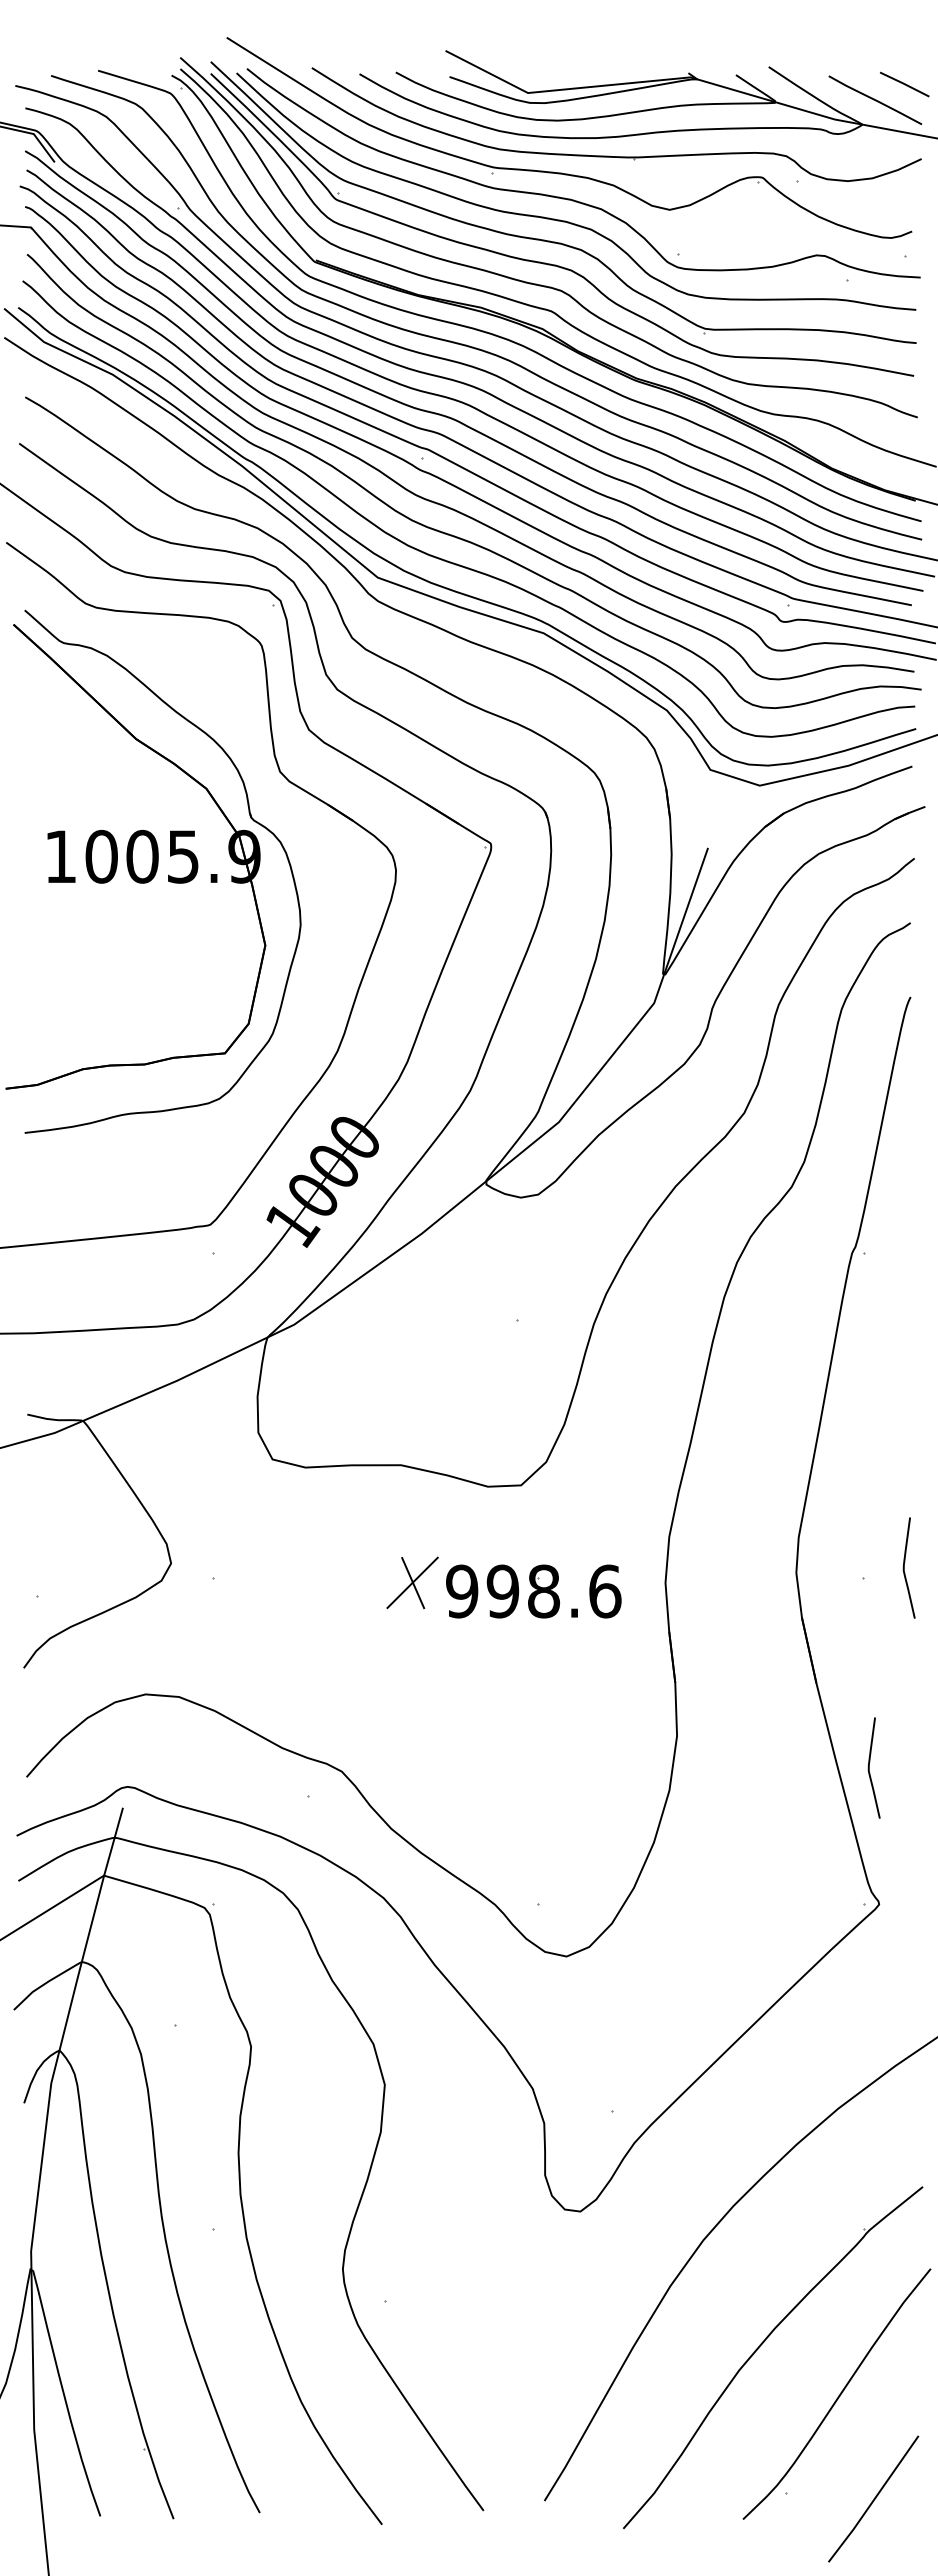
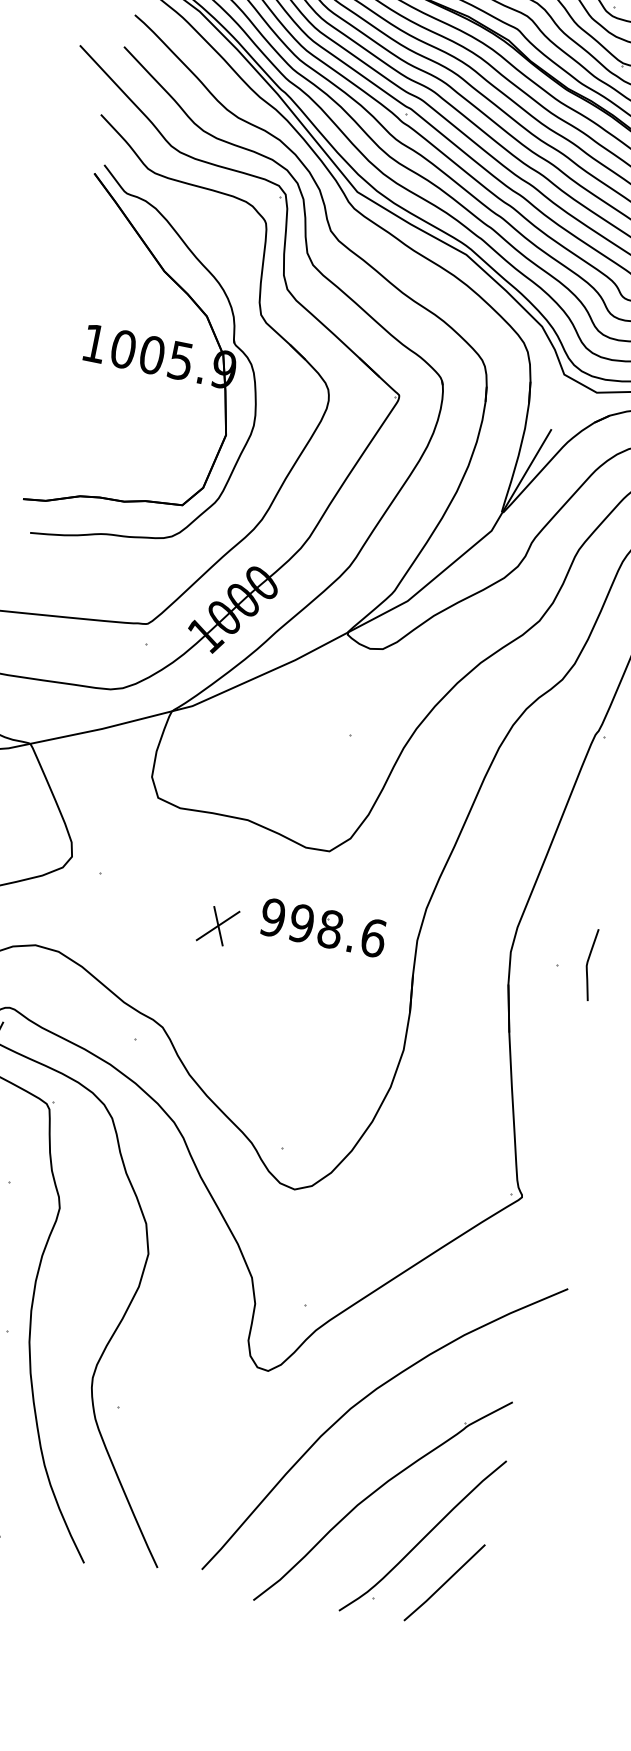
part: (412, 1582) -> (218, 925), moved
curve: (869, 1767) -> (534, 1099), removed
line: (873, 2498) -> (444, 1582), moved

